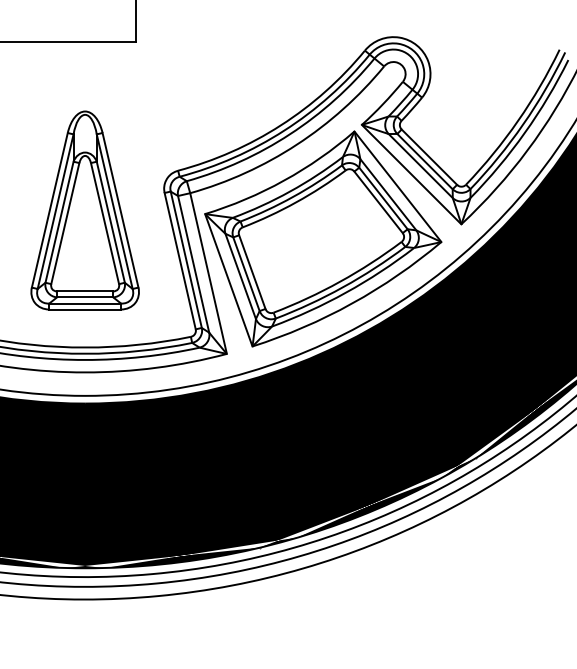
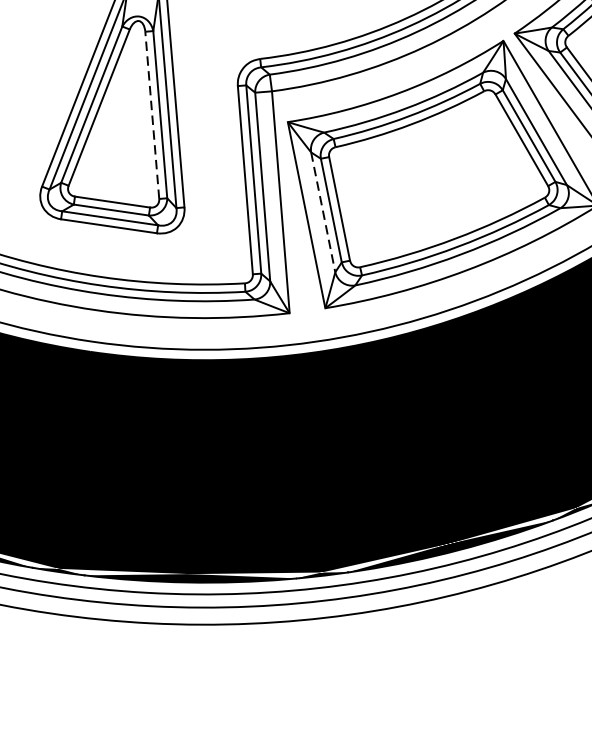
line: (104, 223) -> (151, 115), solid -> dashed
line: (240, 276) -> (322, 212), solid -> dashed

